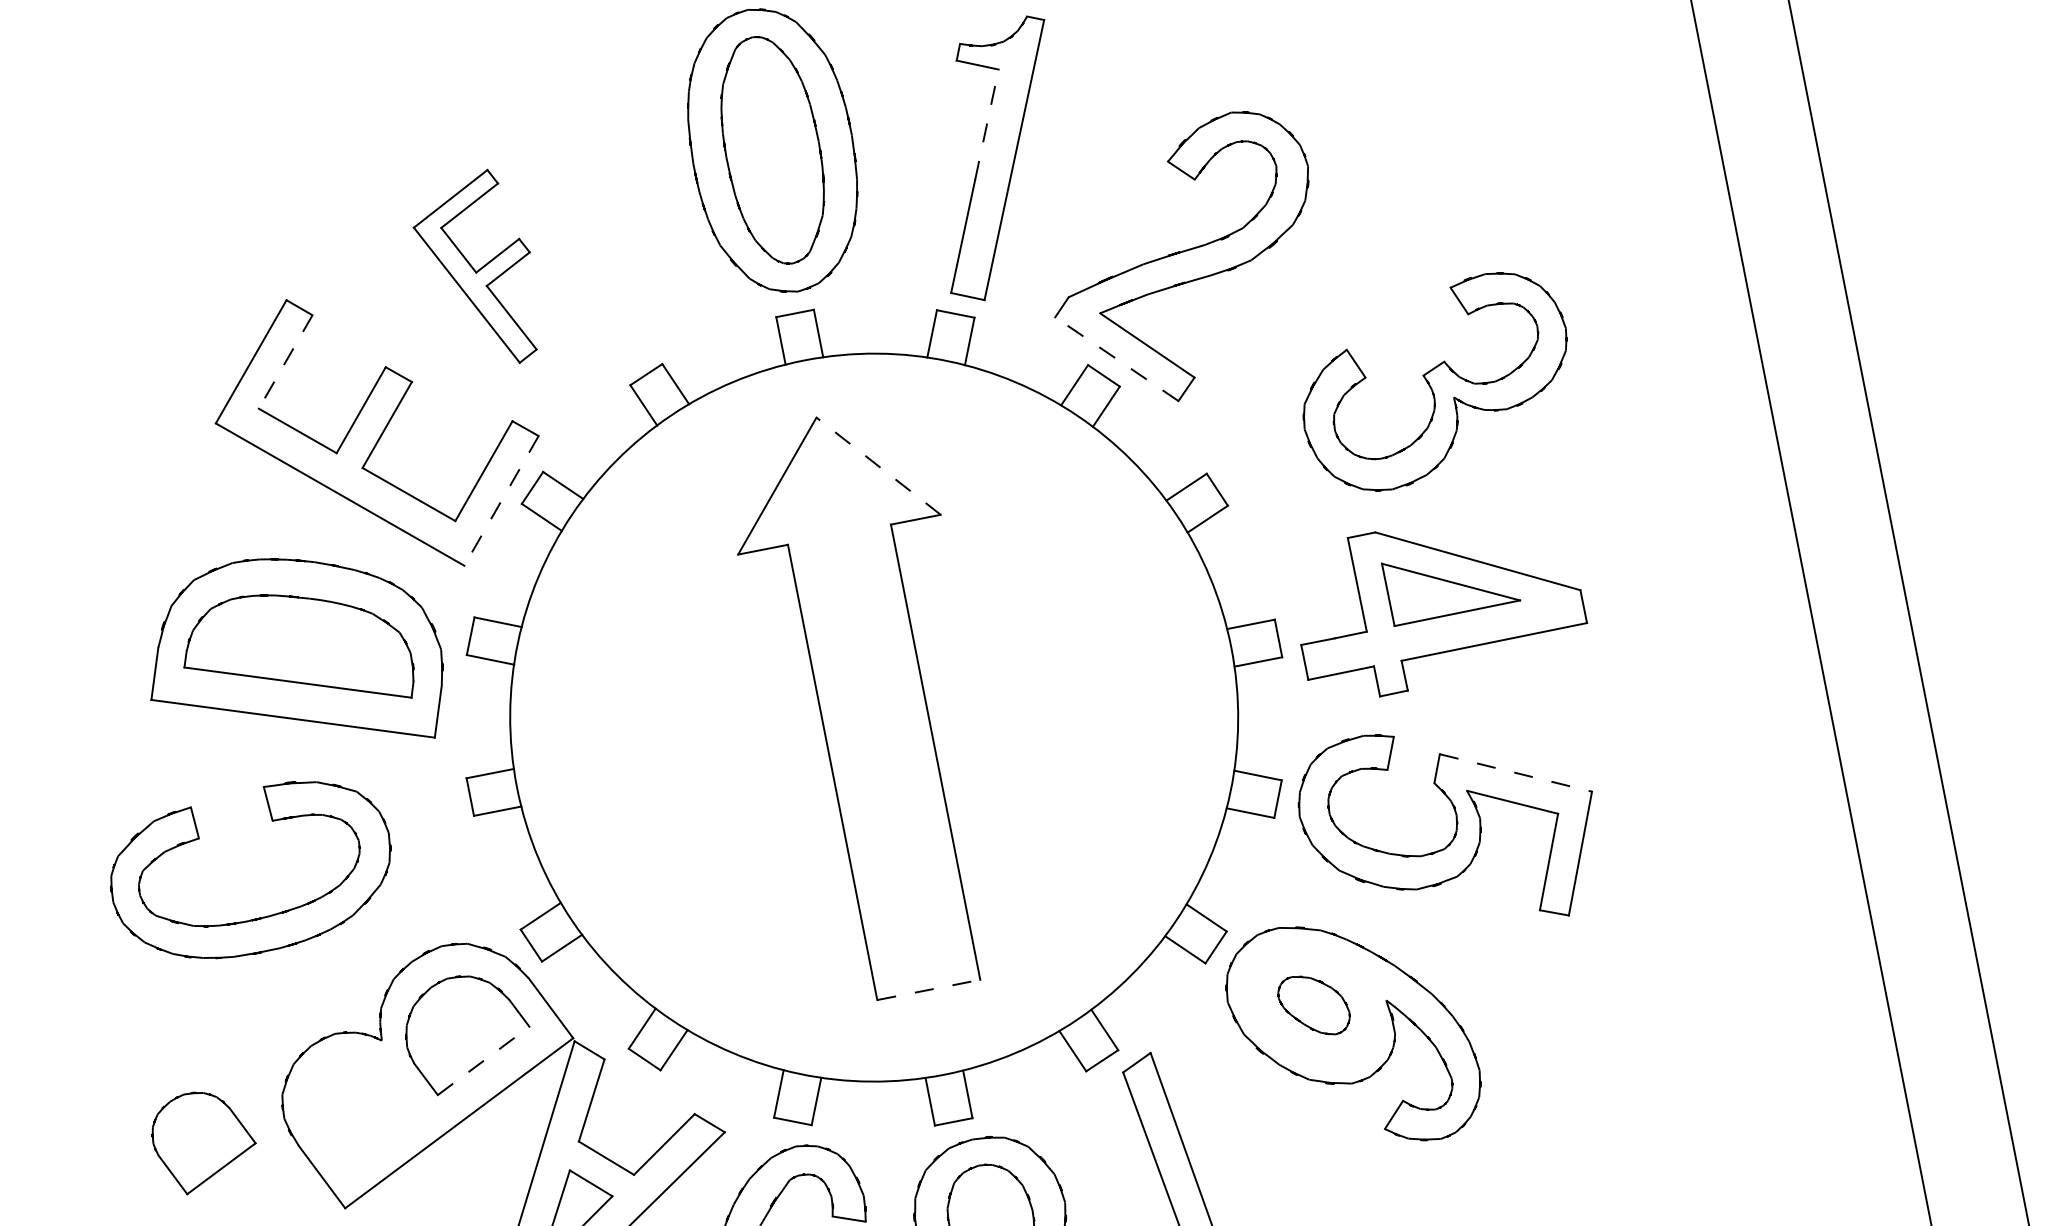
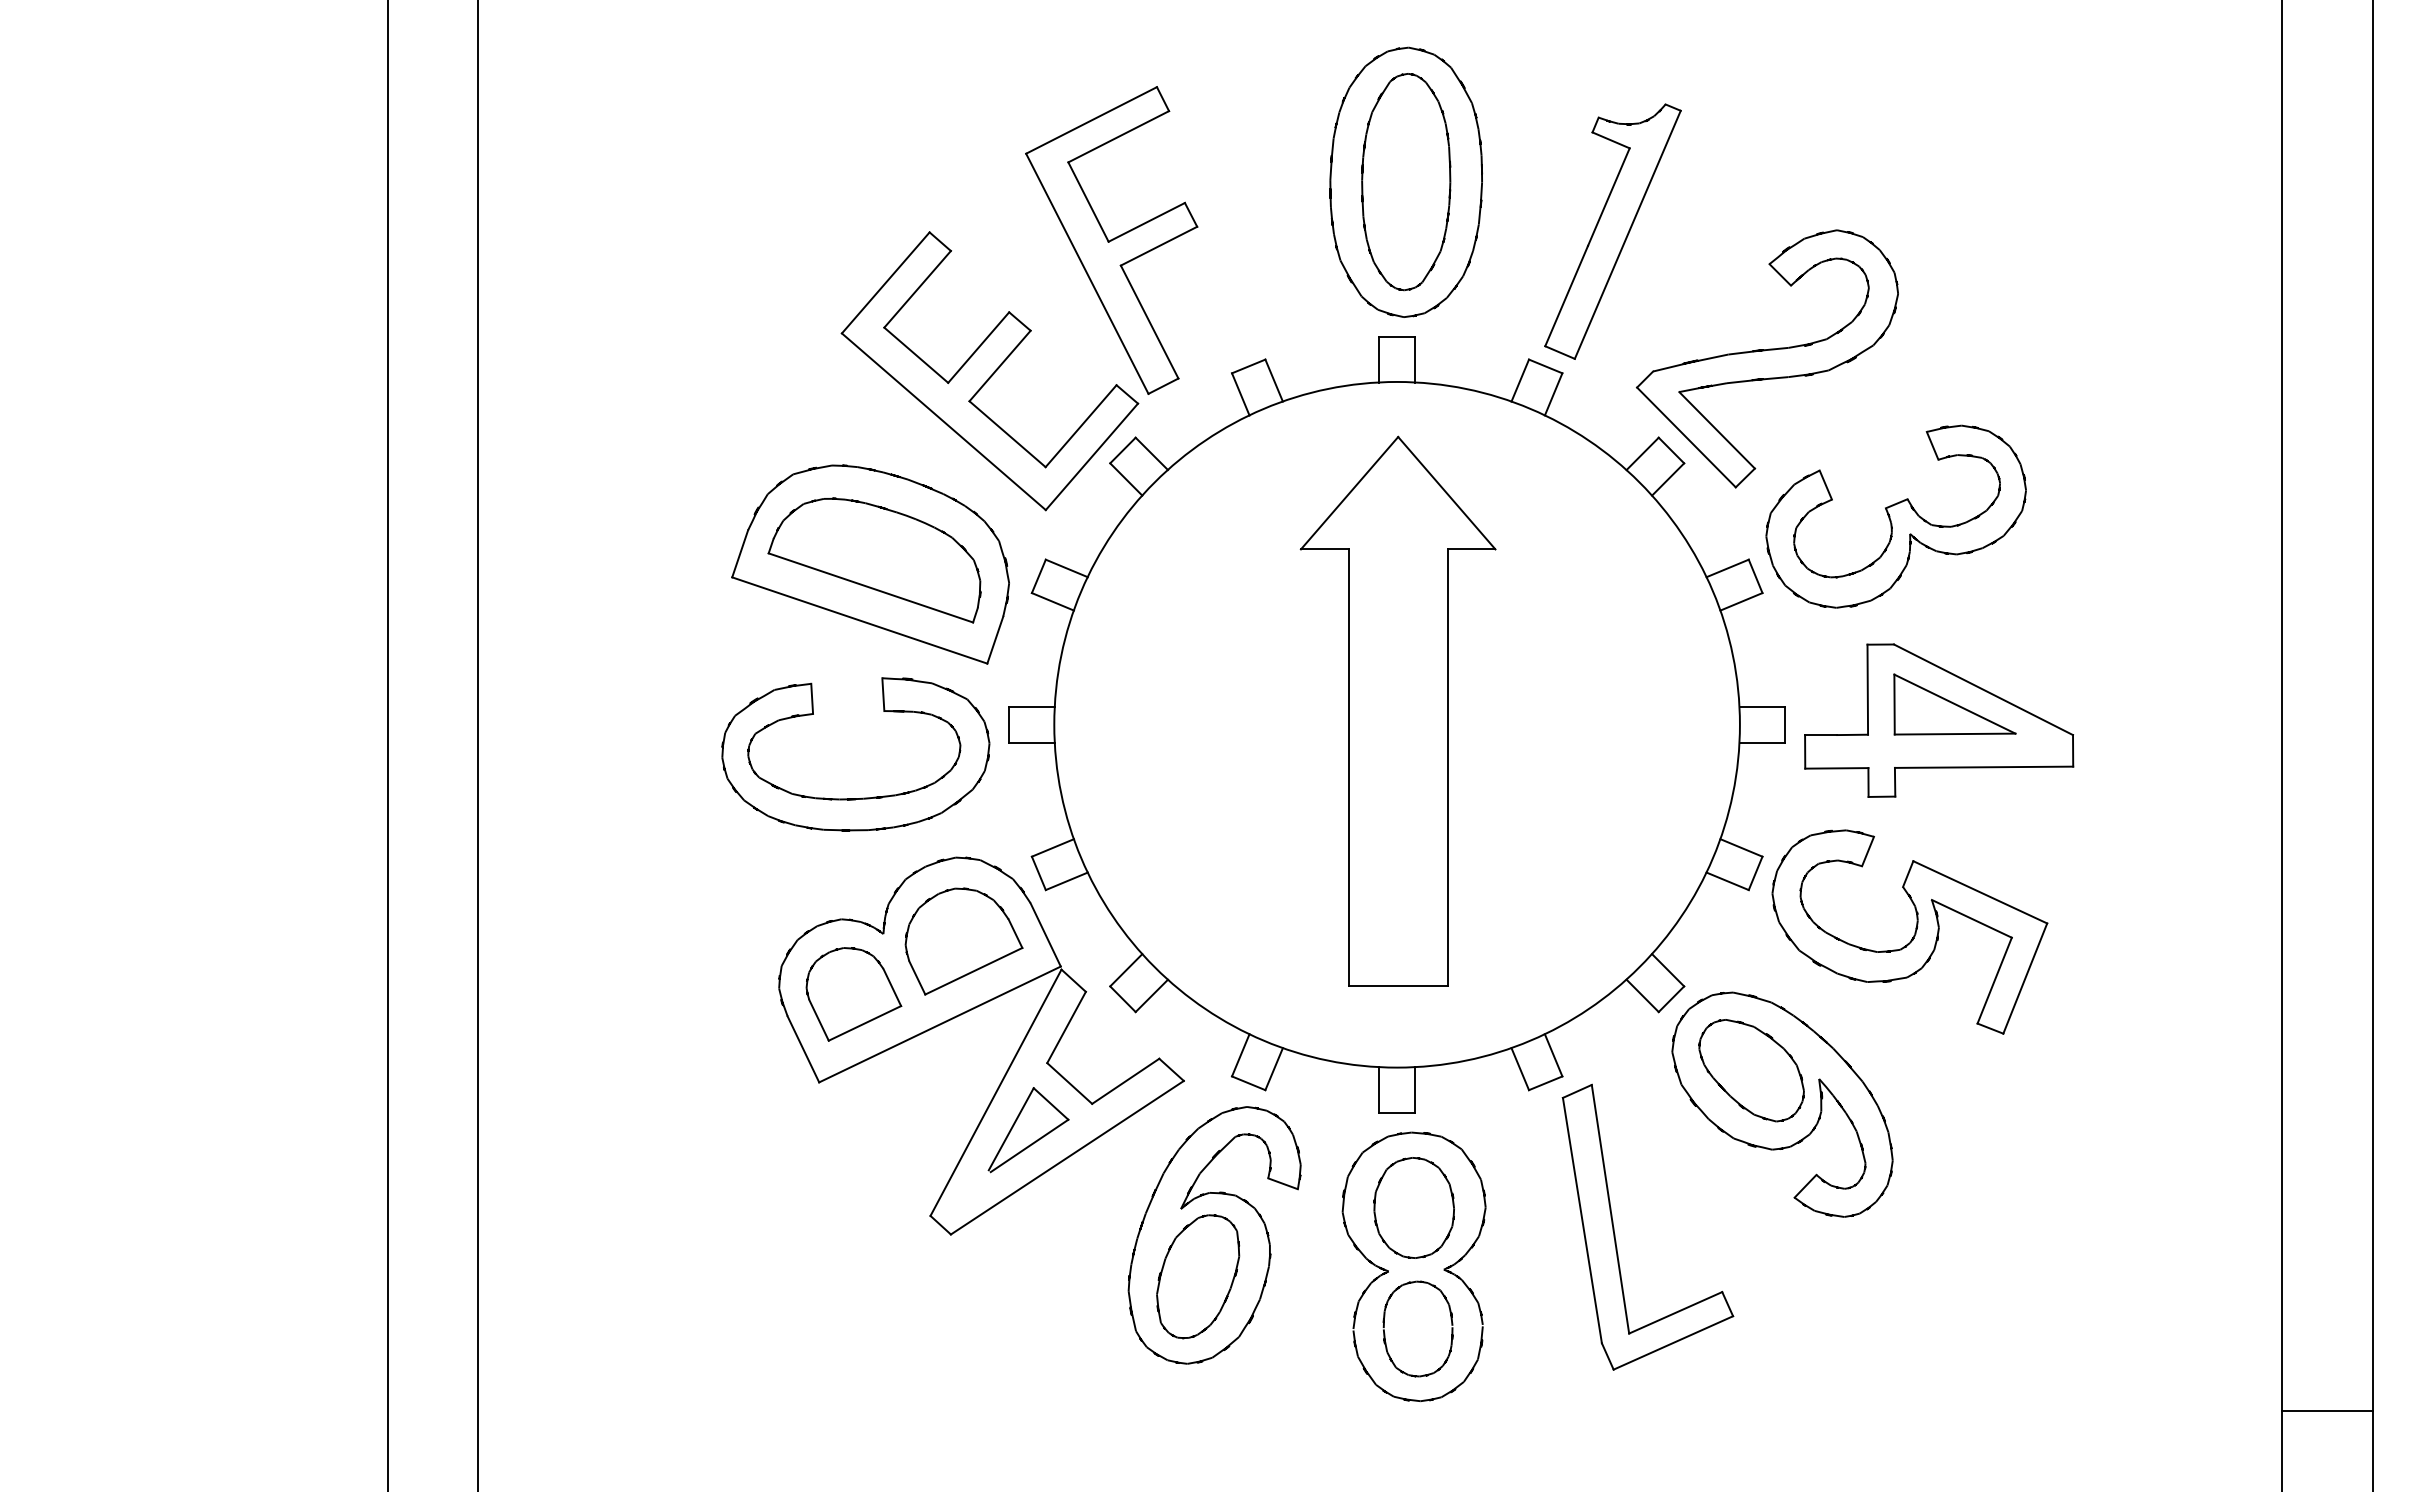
line: (987, 123) -> (1609, 196), dashed -> solid
part: (477, 271) -> (1111, 240), size x1.67
line: (1116, 359) -> (1686, 437), dashed -> solid
line: (285, 362) -> (917, 289), dashed -> solid
part: (1435, 382) -> (1895, 516), moved
line: (878, 465) -> (1446, 492), dashed -> solid
line: (501, 501) -> (1091, 457), dashed -> solid
line: (1516, 773) -> (1980, 892), dashed -> solid
part: (267, 915) -> (862, 797), moved
line: (929, 989) -> (1398, 986), dashed -> solid
part: (1314, 1005) -> (1751, 1070), size x1.67
line: (483, 1061) -> (973, 971), dashed -> solid
part: (203, 1140) -> (853, 994), moved

